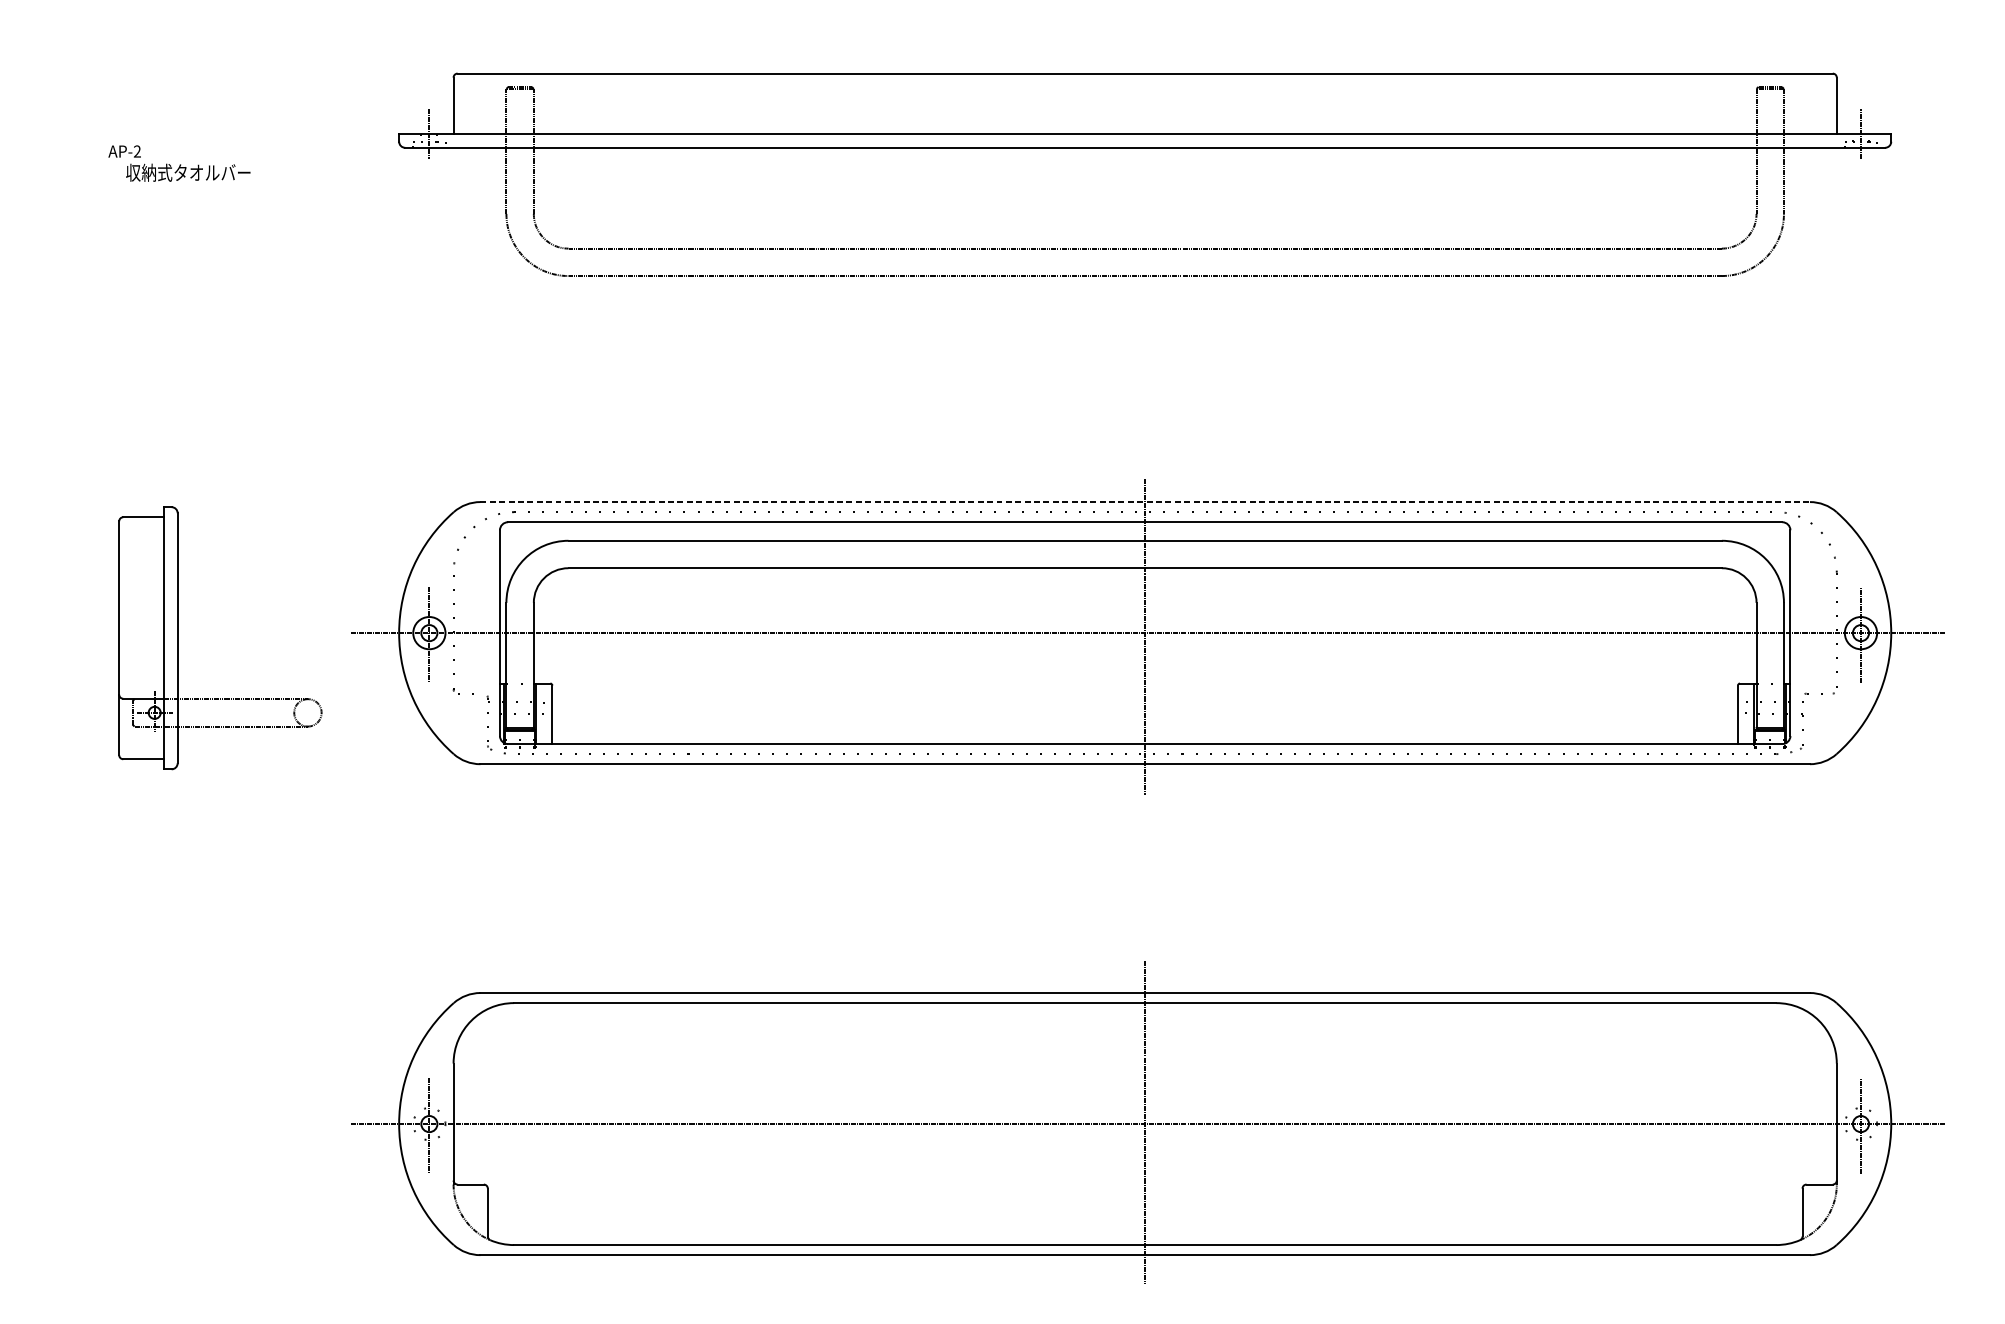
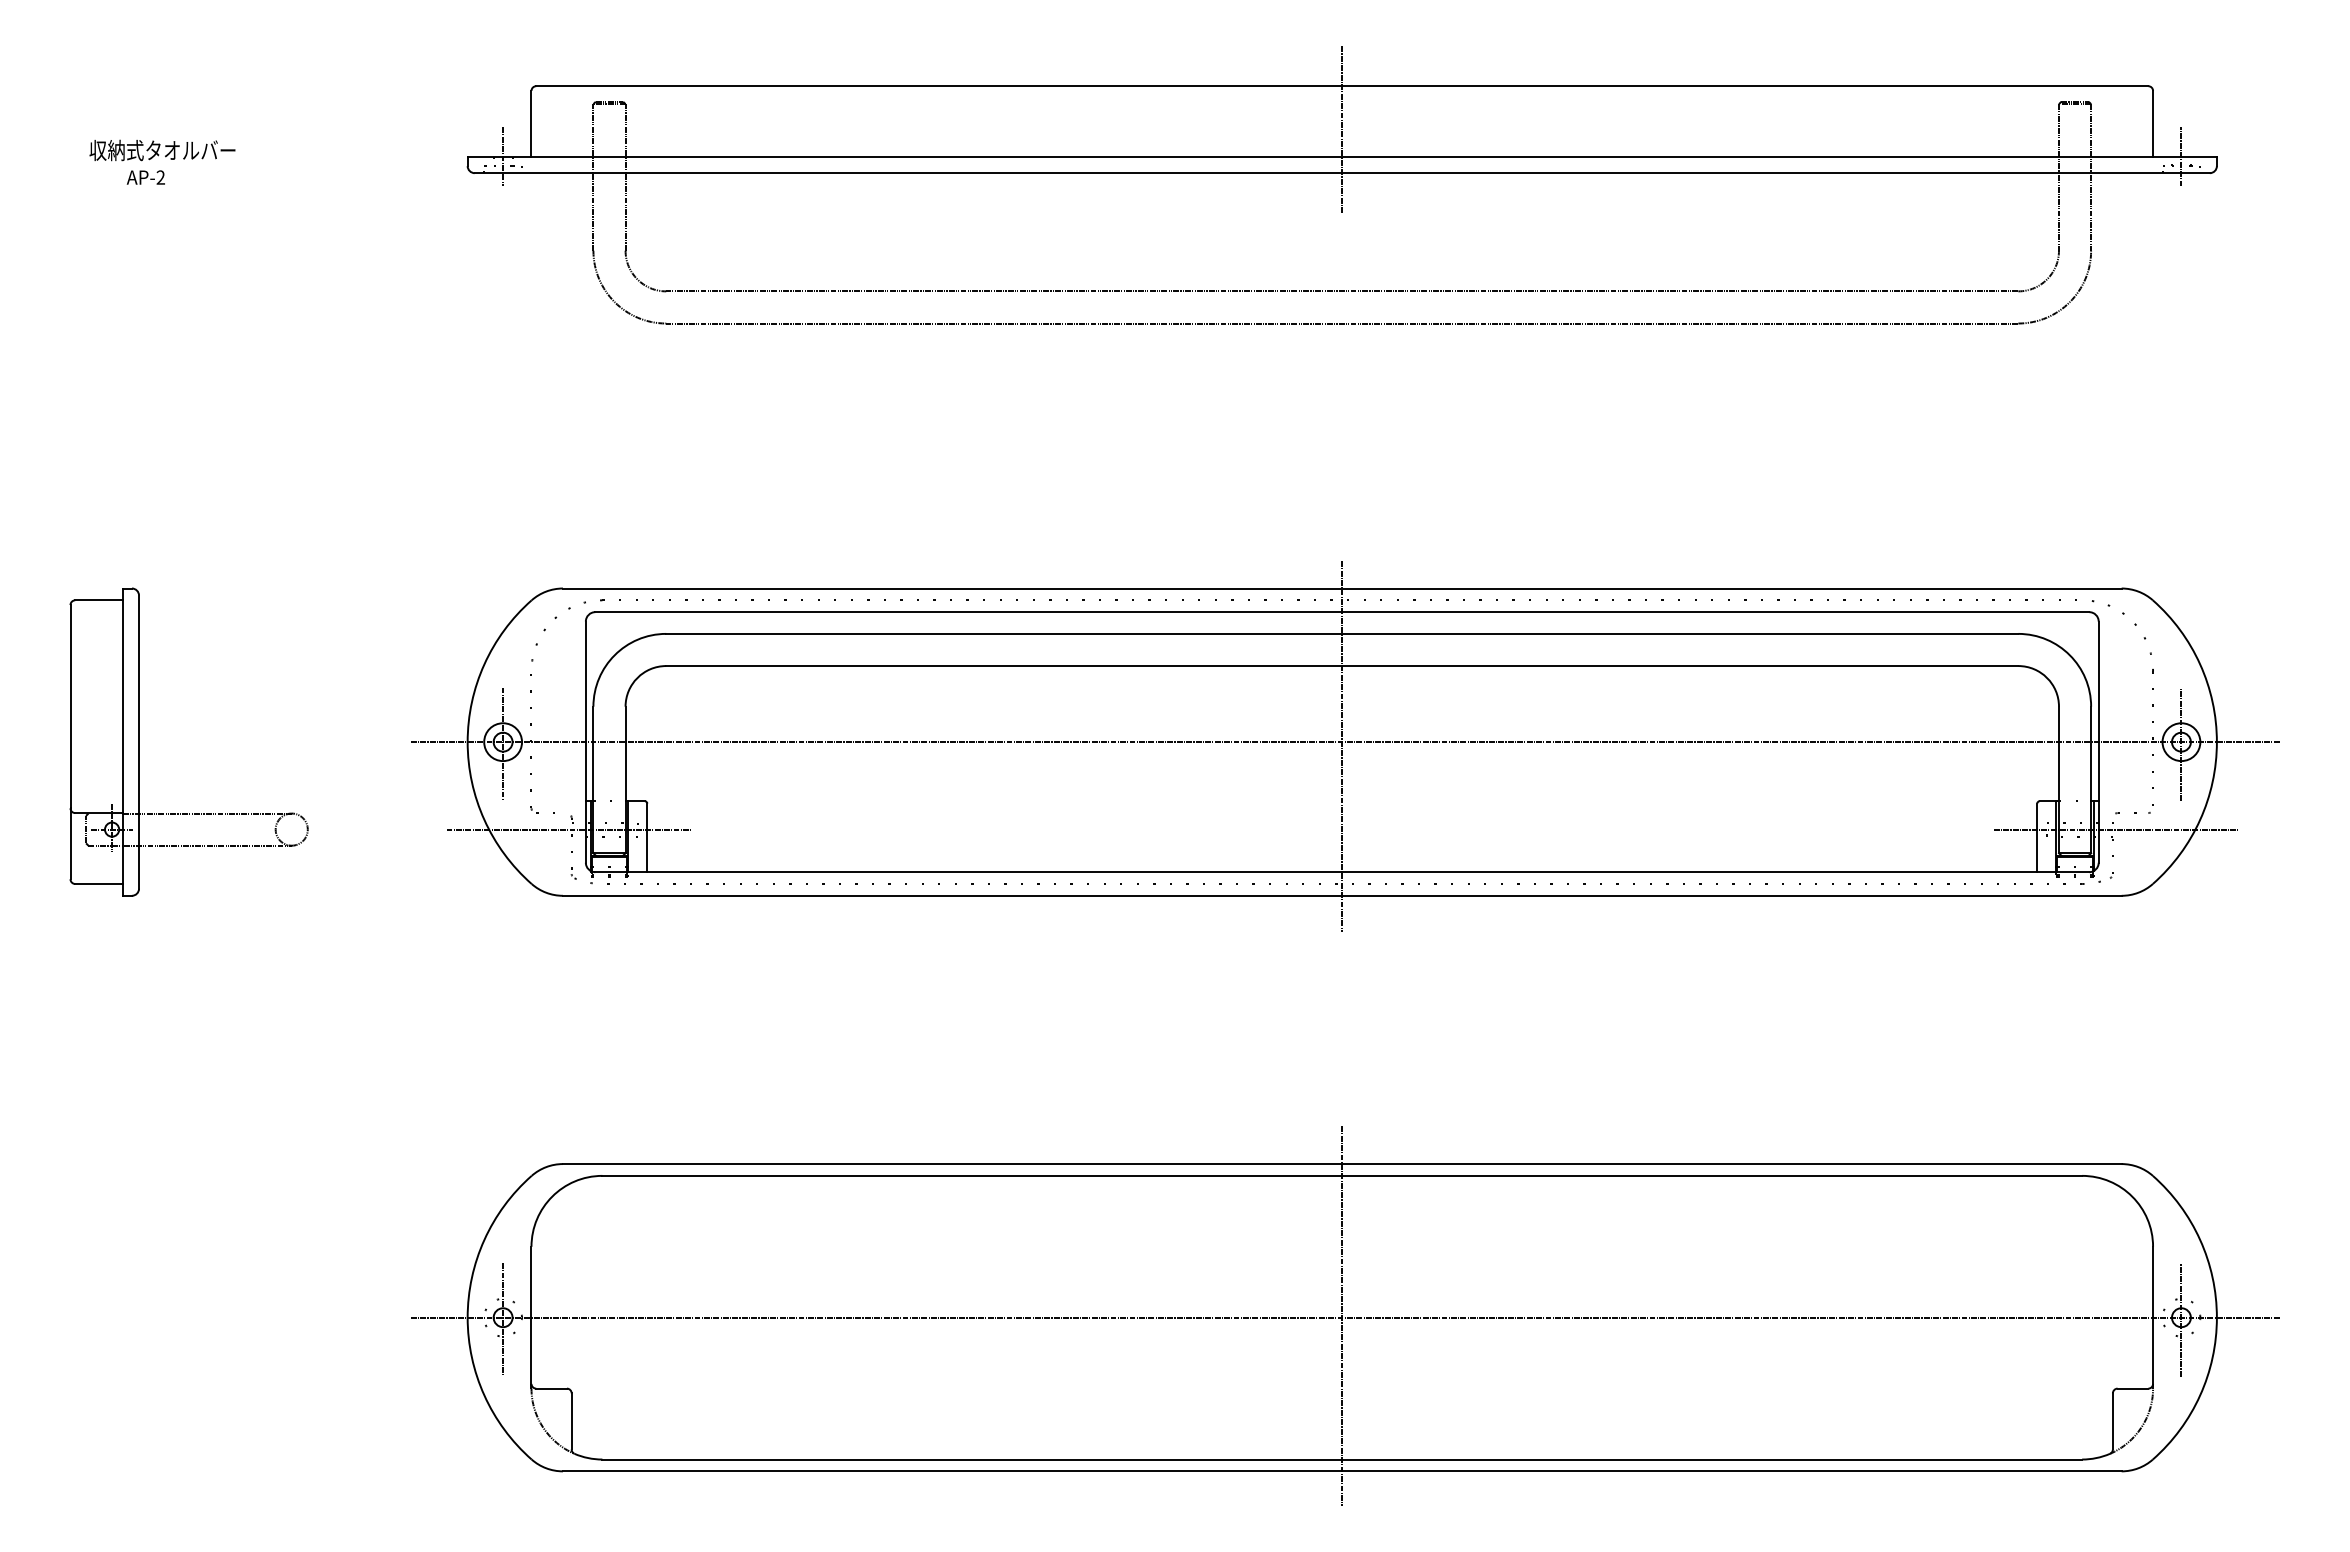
line: (1145, 111) -> (1342, 130), added
text: (188, 172) -> (162, 150), moved
line: (1145, 502) -> (1342, 588), dashed -> solid
part: (178, 637) -> (139, 741), moved
line: (485, 707) -> (568, 829), added
line: (1804, 707) -> (2115, 829), added

